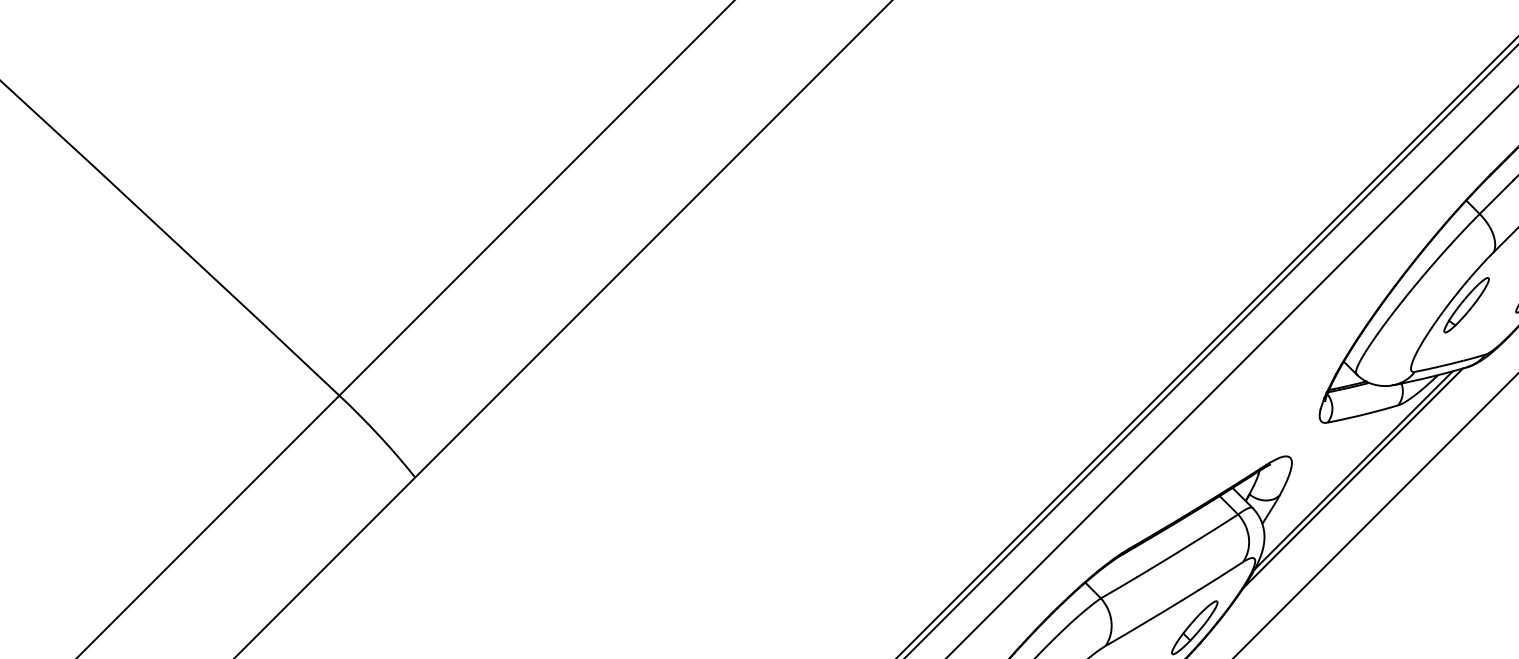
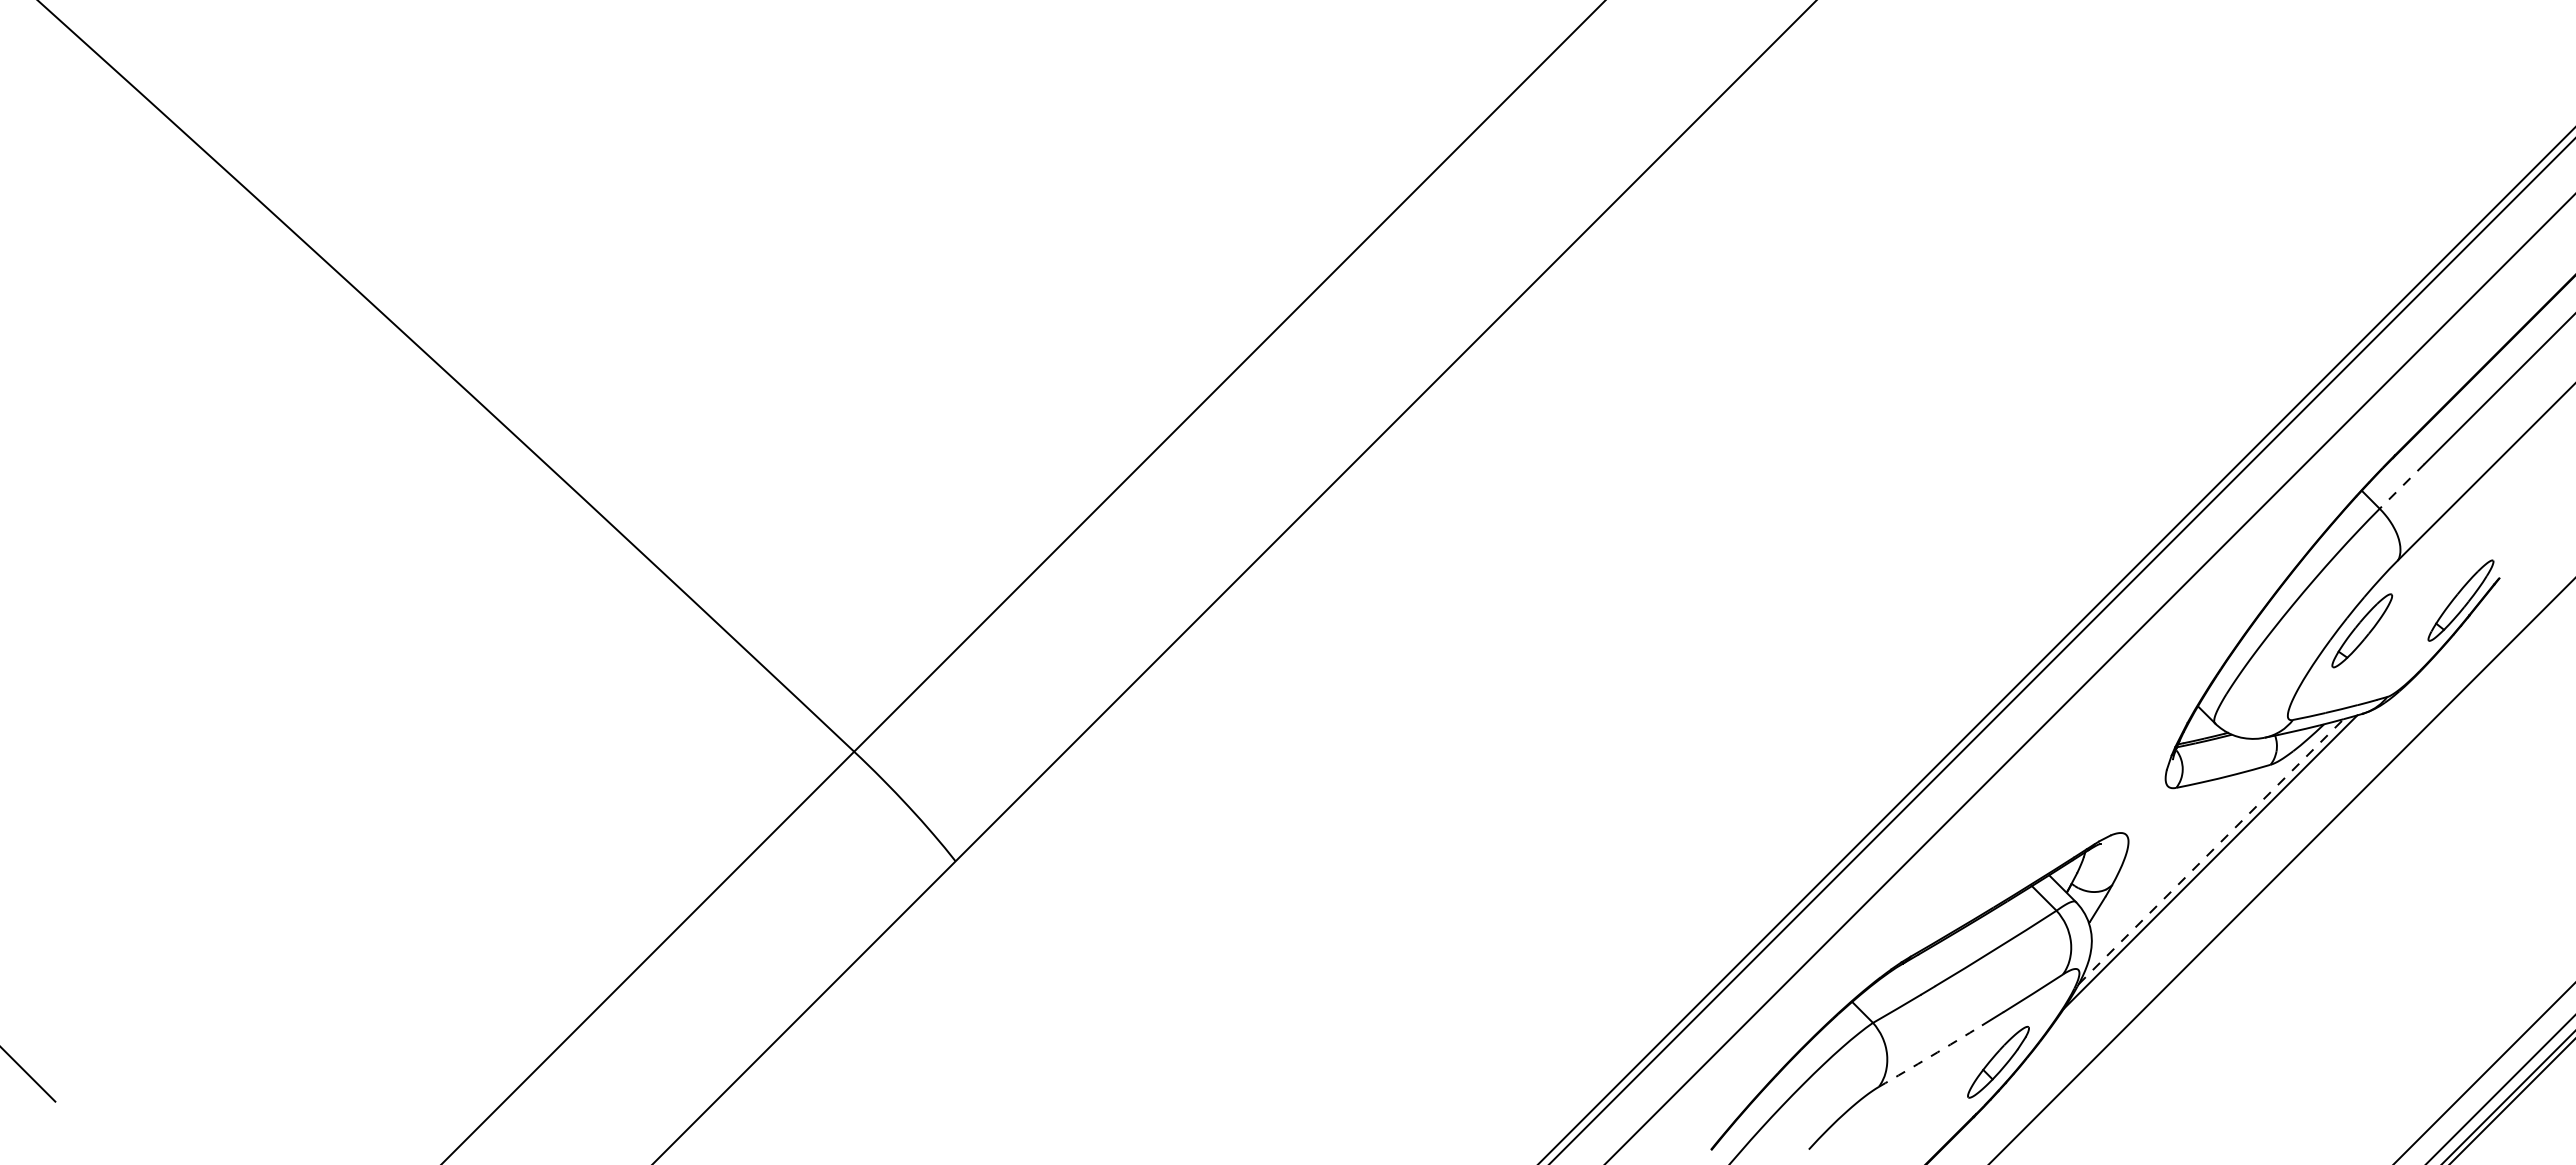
line: (1496, 197) -> (2402, 486), solid -> dashed
line: (1353, 470) -> (2211, 851), solid -> dashed
arc: (1144, 623) -> (1931, 1056), solid -> dashed

